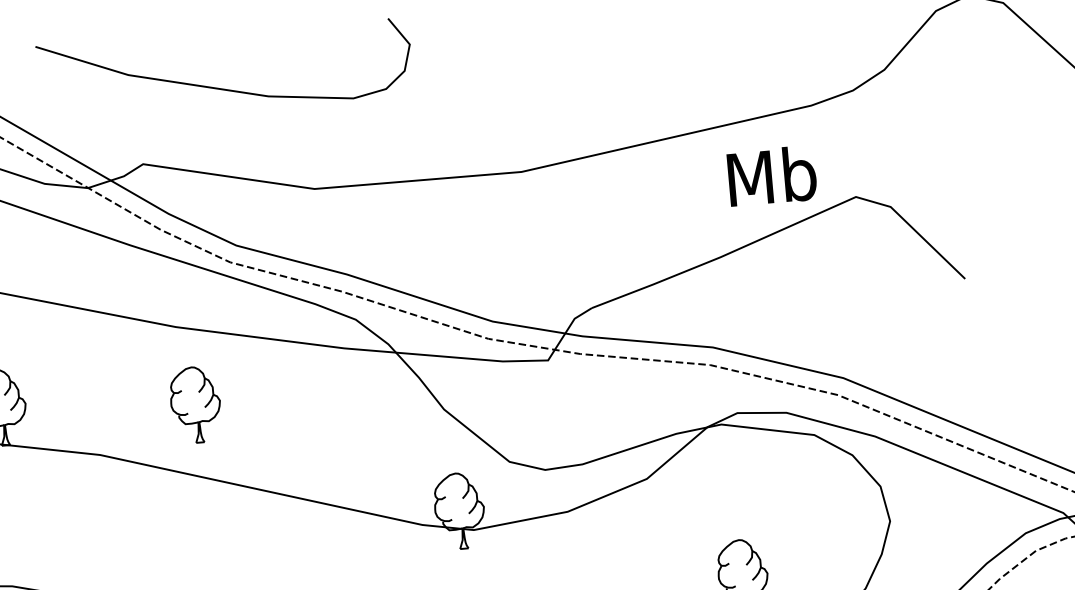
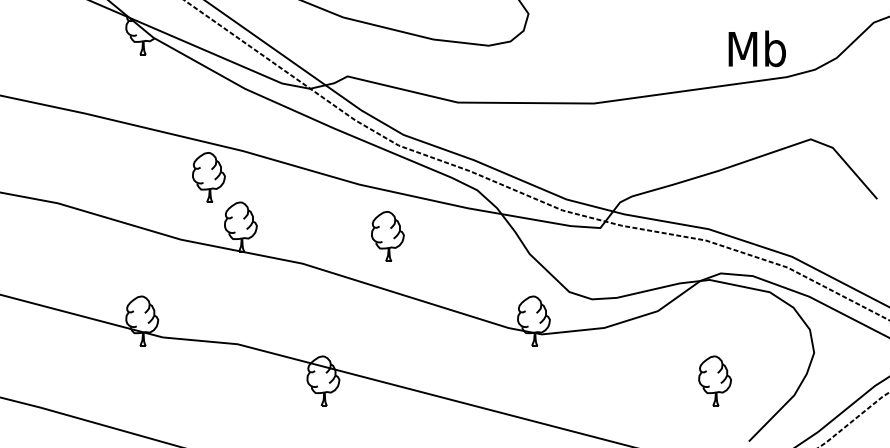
text: (770, 175) -> (756, 48), moved
part: (195, 404) -> (387, 236), moved

